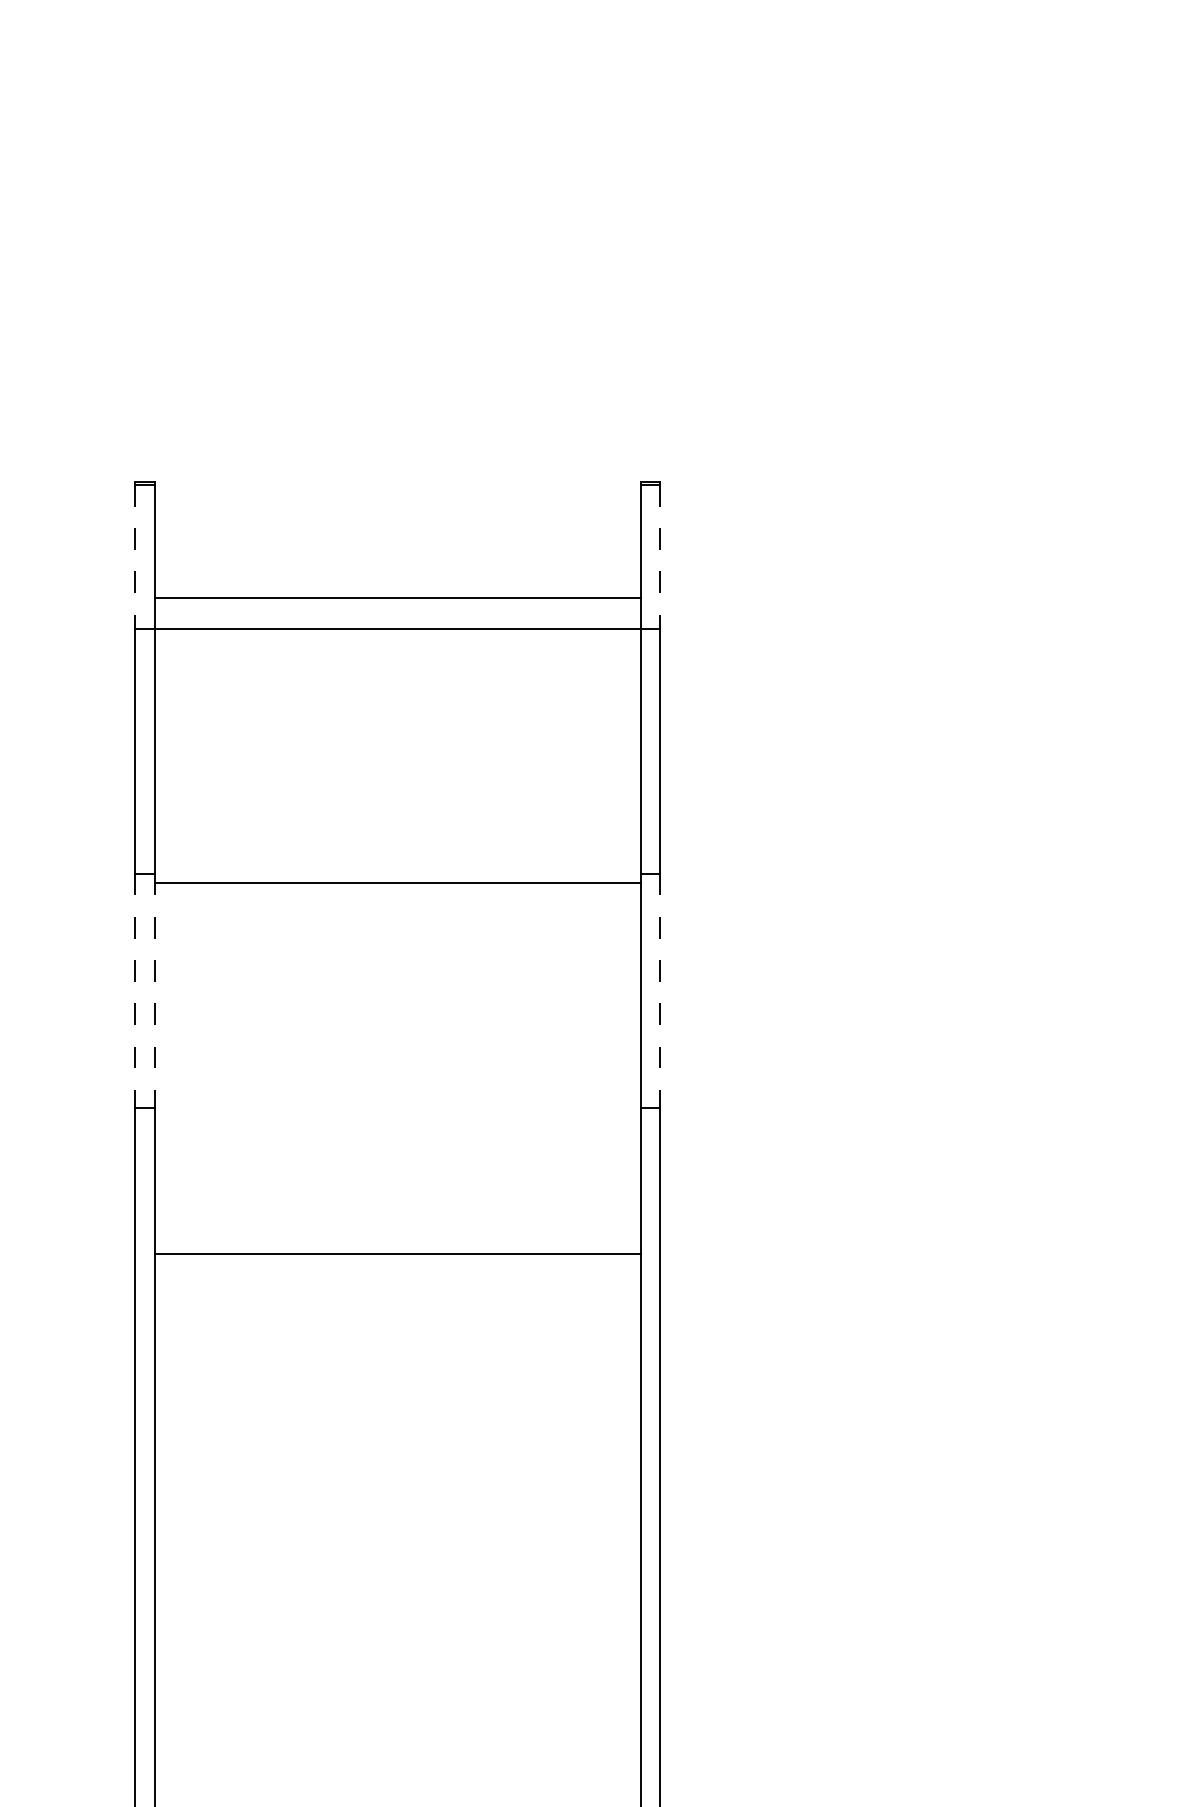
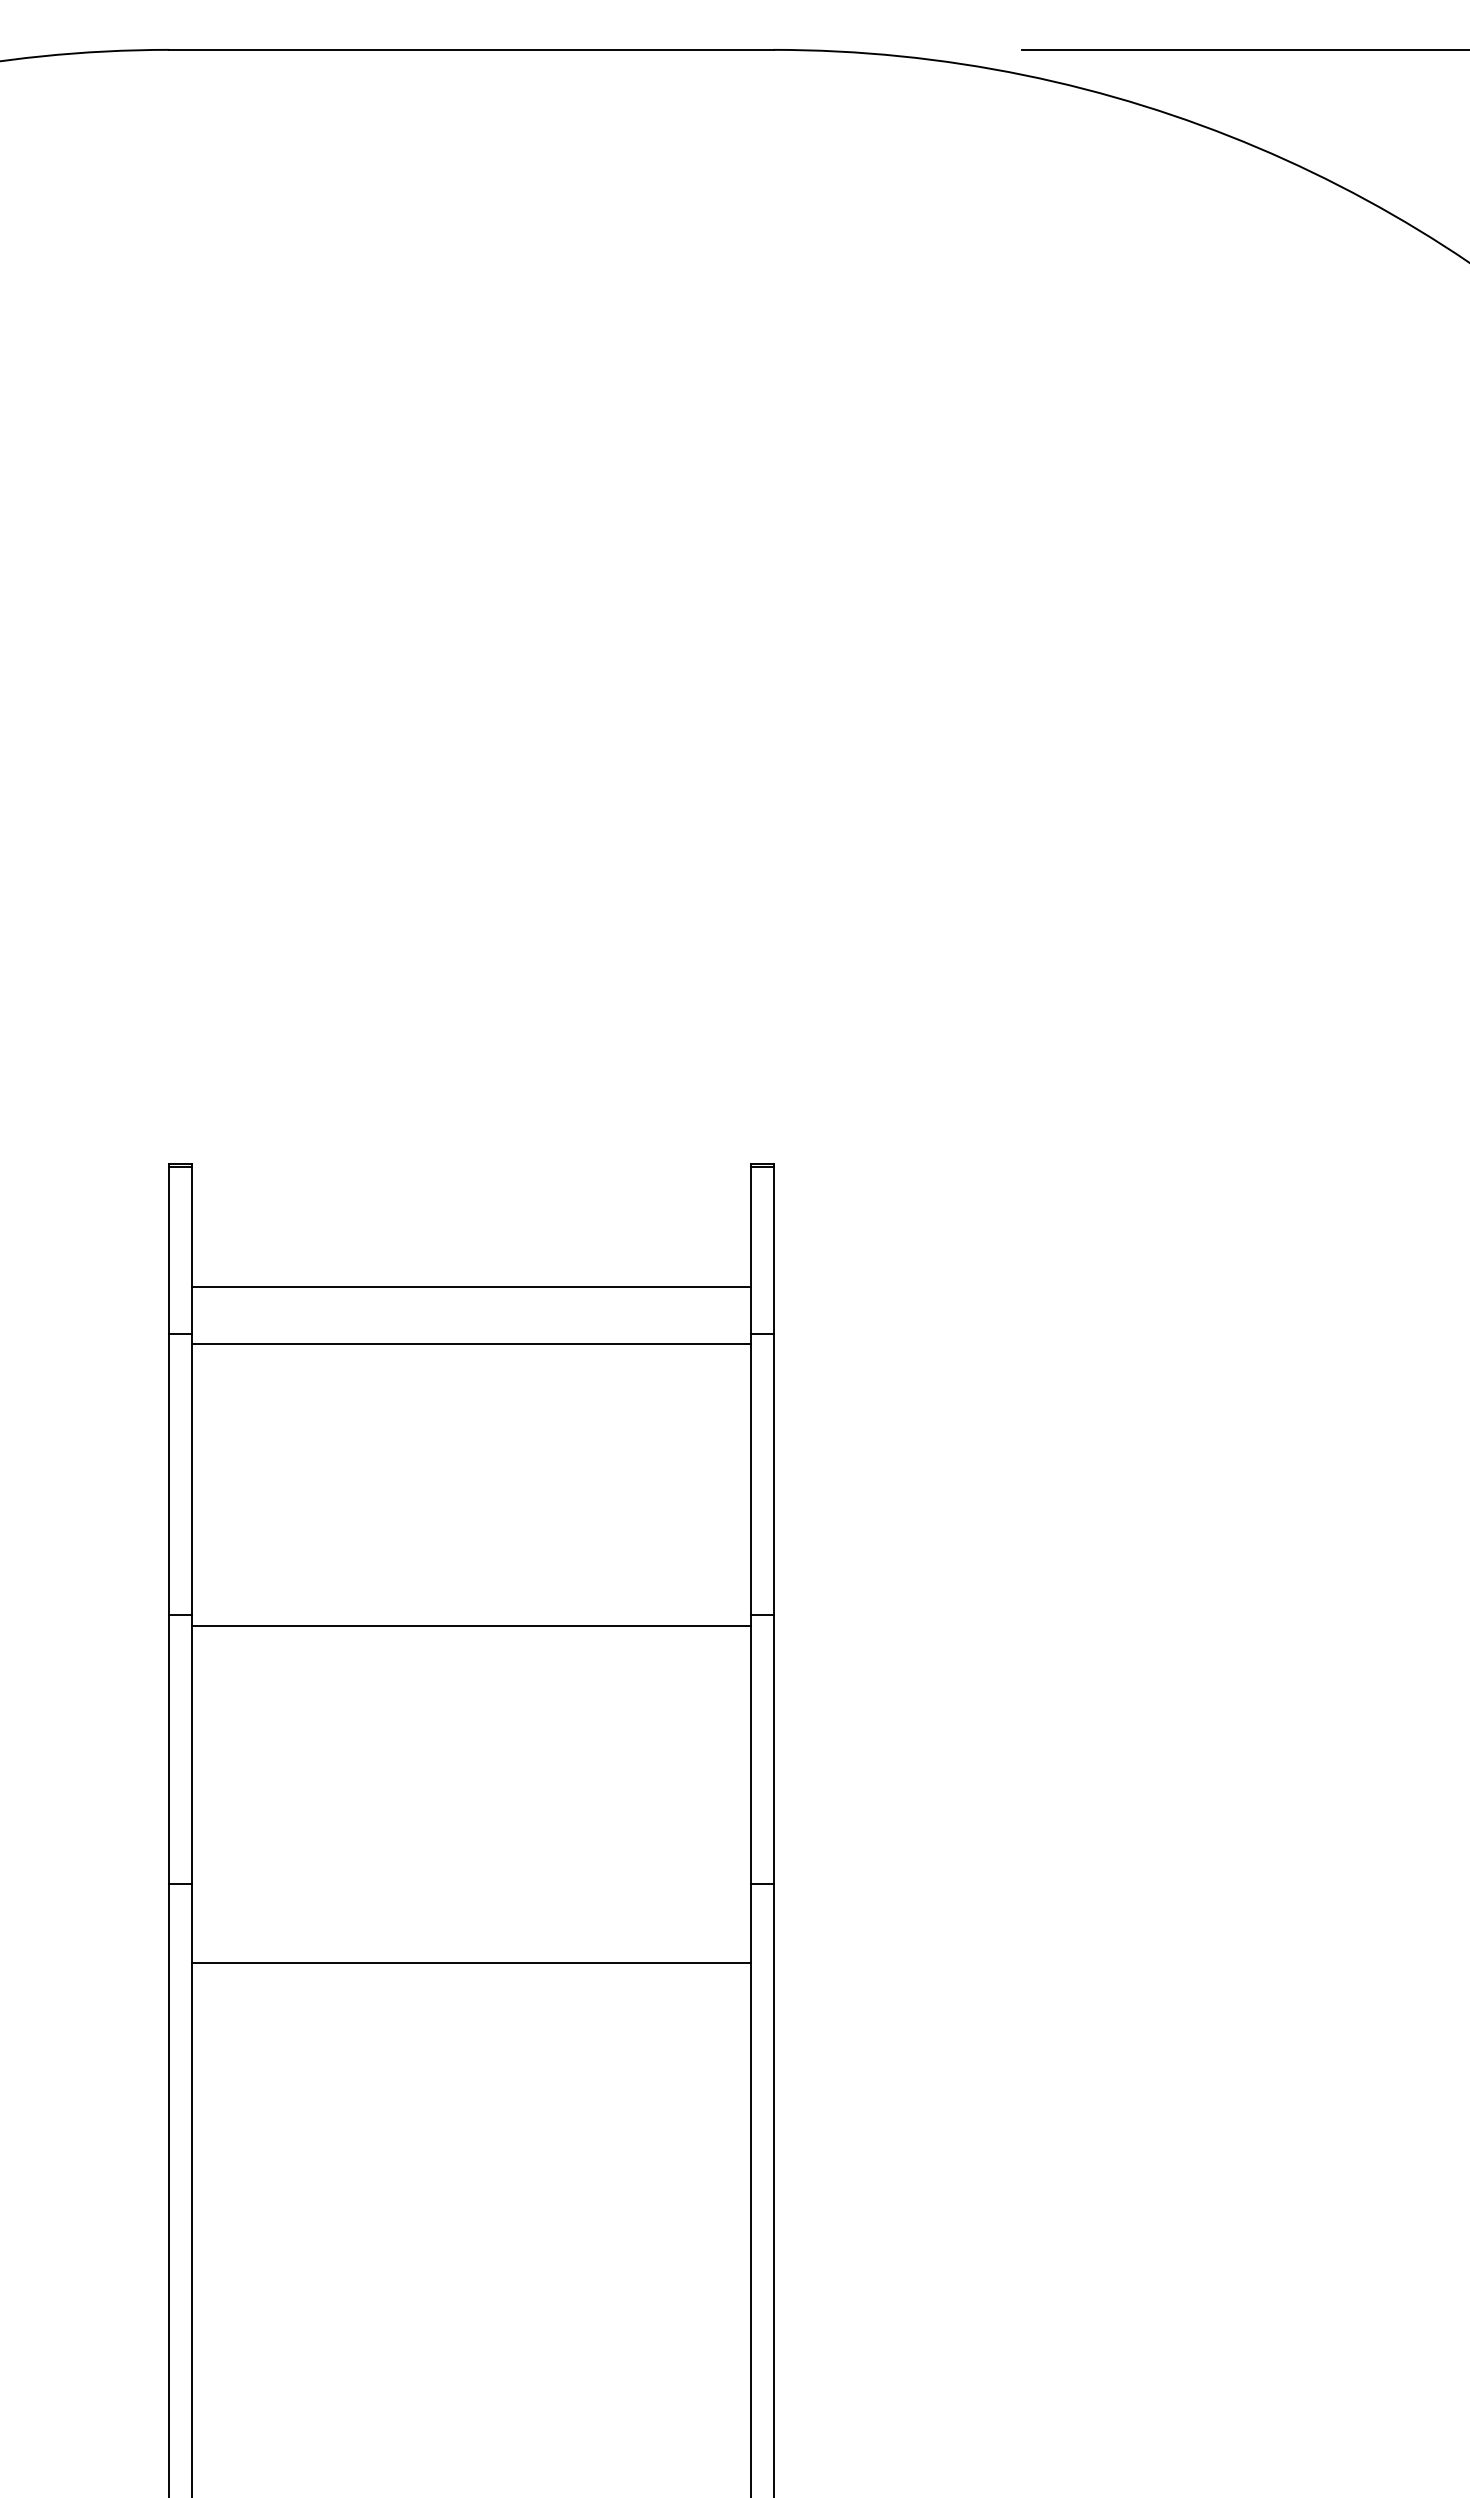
line: (135, 557) -> (169, 1250), dashed -> solid
line: (660, 557) -> (773, 1250), dashed -> solid
line: (397, 598) -> (471, 1344), moved
line: (397, 629) -> (471, 1286), moved
line: (135, 990) -> (169, 1749), dashed -> solid
line: (154, 990) -> (191, 1749), dashed -> solid
line: (660, 990) -> (773, 1749), dashed -> solid
line: (397, 1253) -> (471, 1962), moved

